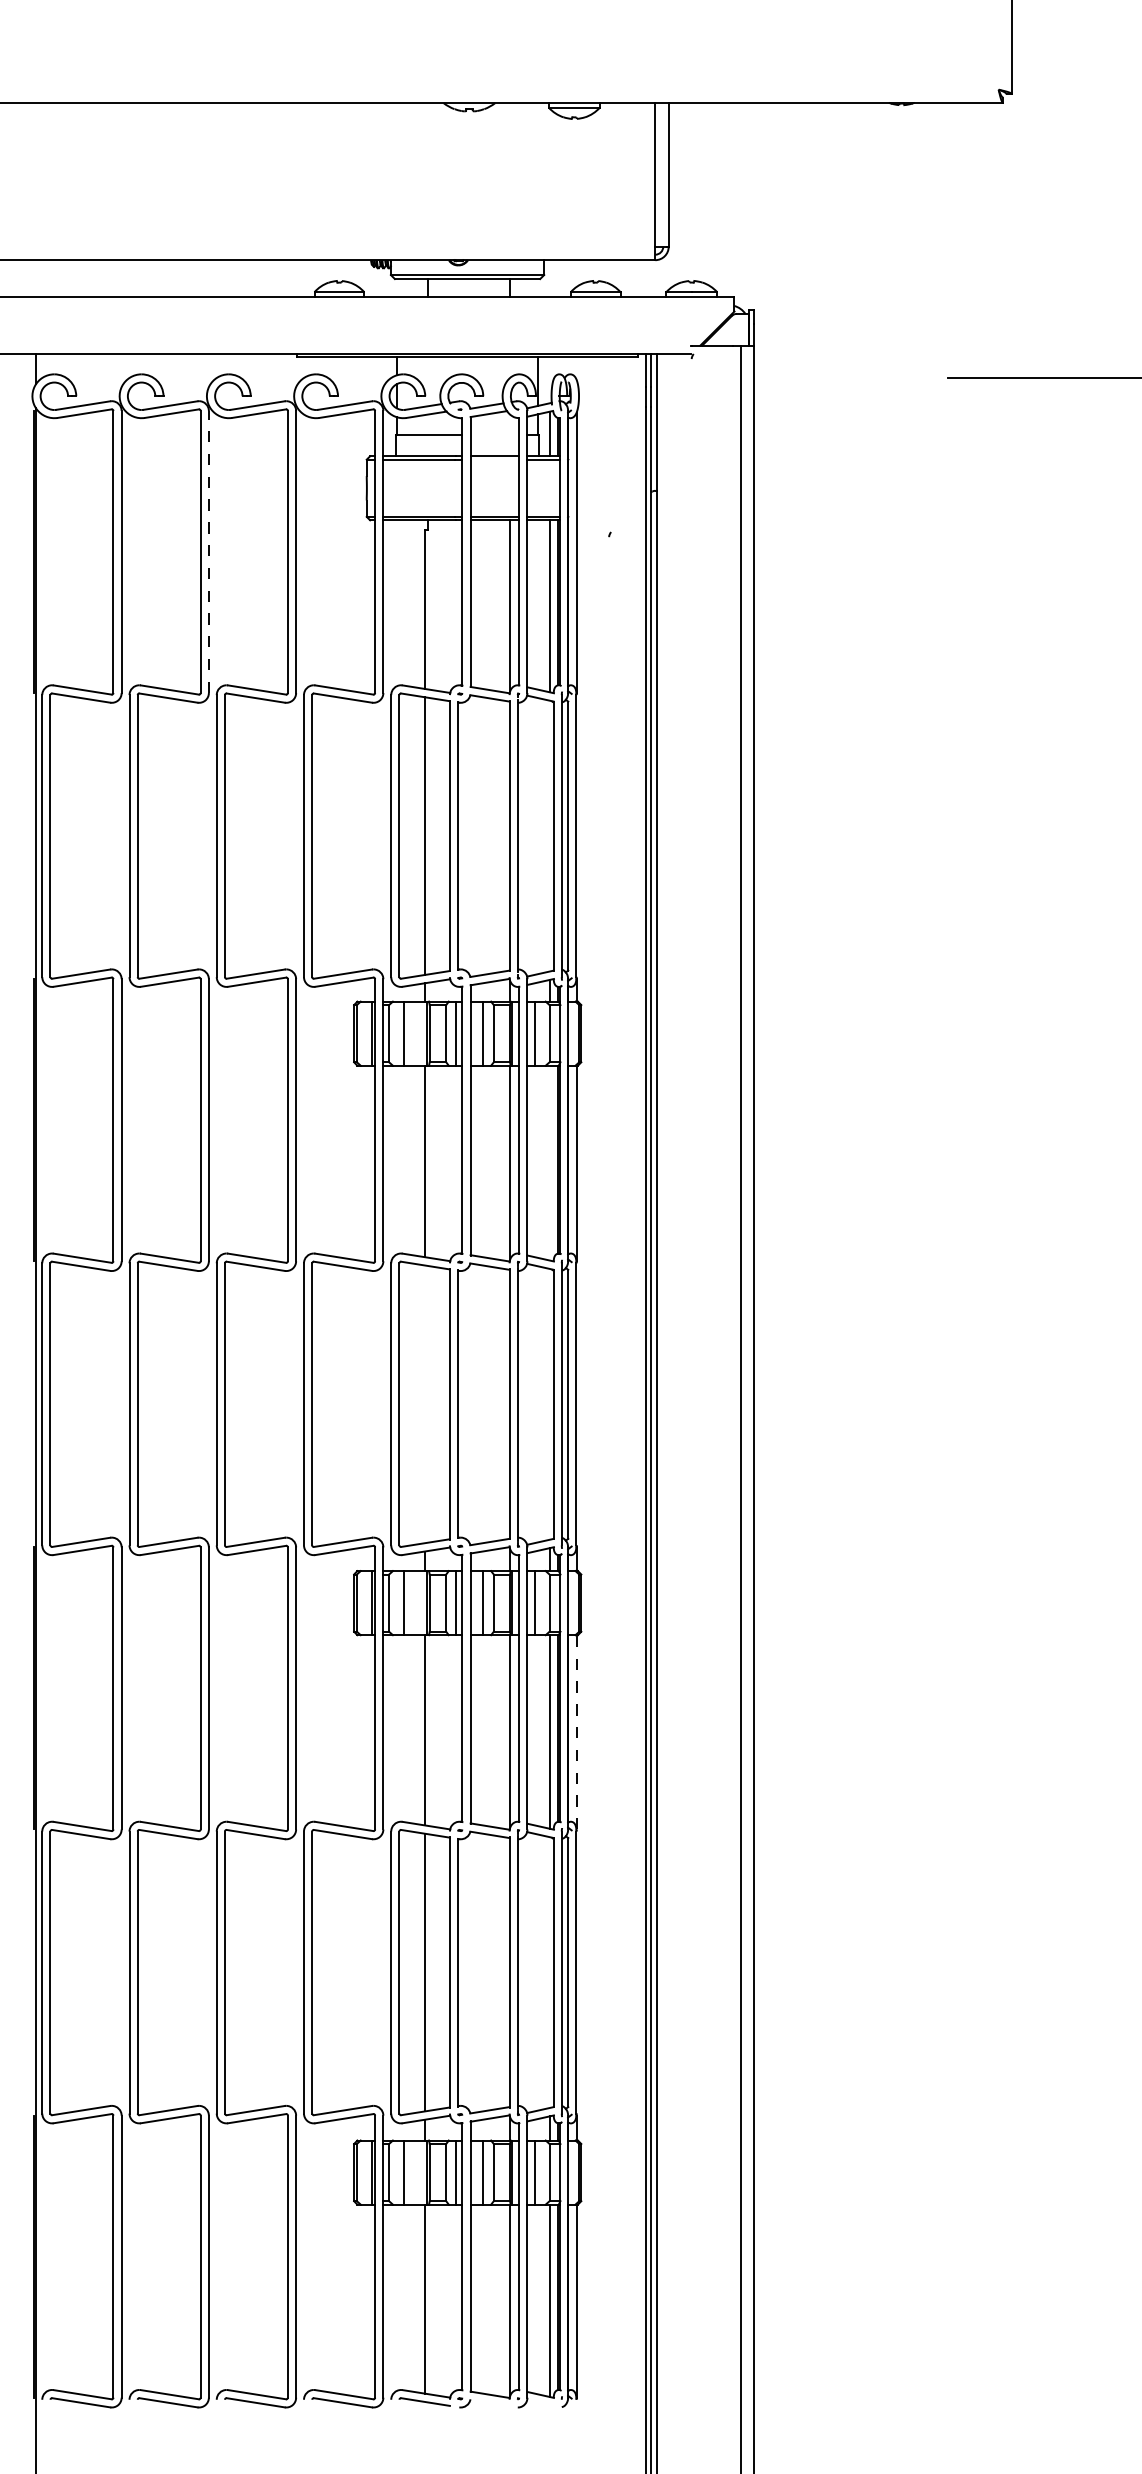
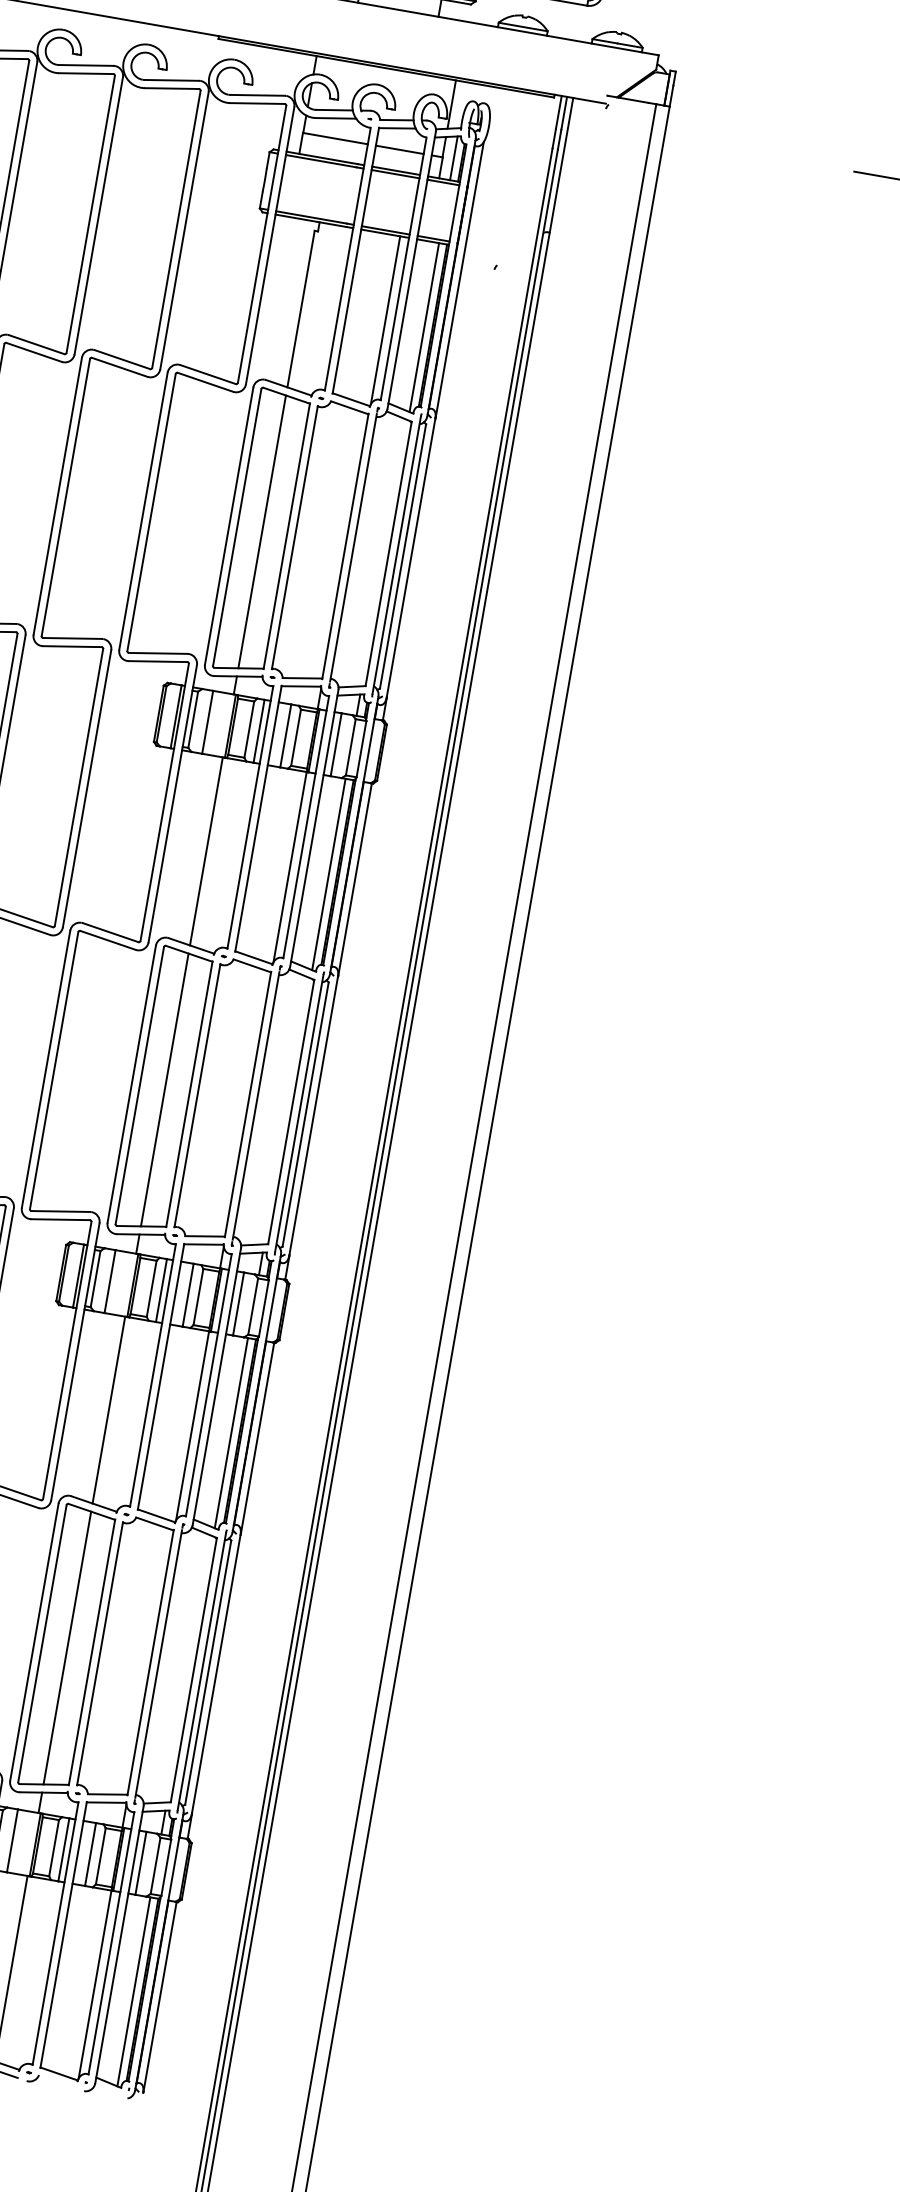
line: (494, 434) -> (399, 149), added
line: (494, 459) -> (395, 173), added
line: (208, 551) -> (98, 215), dashed -> solid
line: (549, 1162) -> (328, 873), added
line: (424, 1404) -> (164, 1090), added
line: (576, 1731) -> (257, 1437), dashed -> solid

